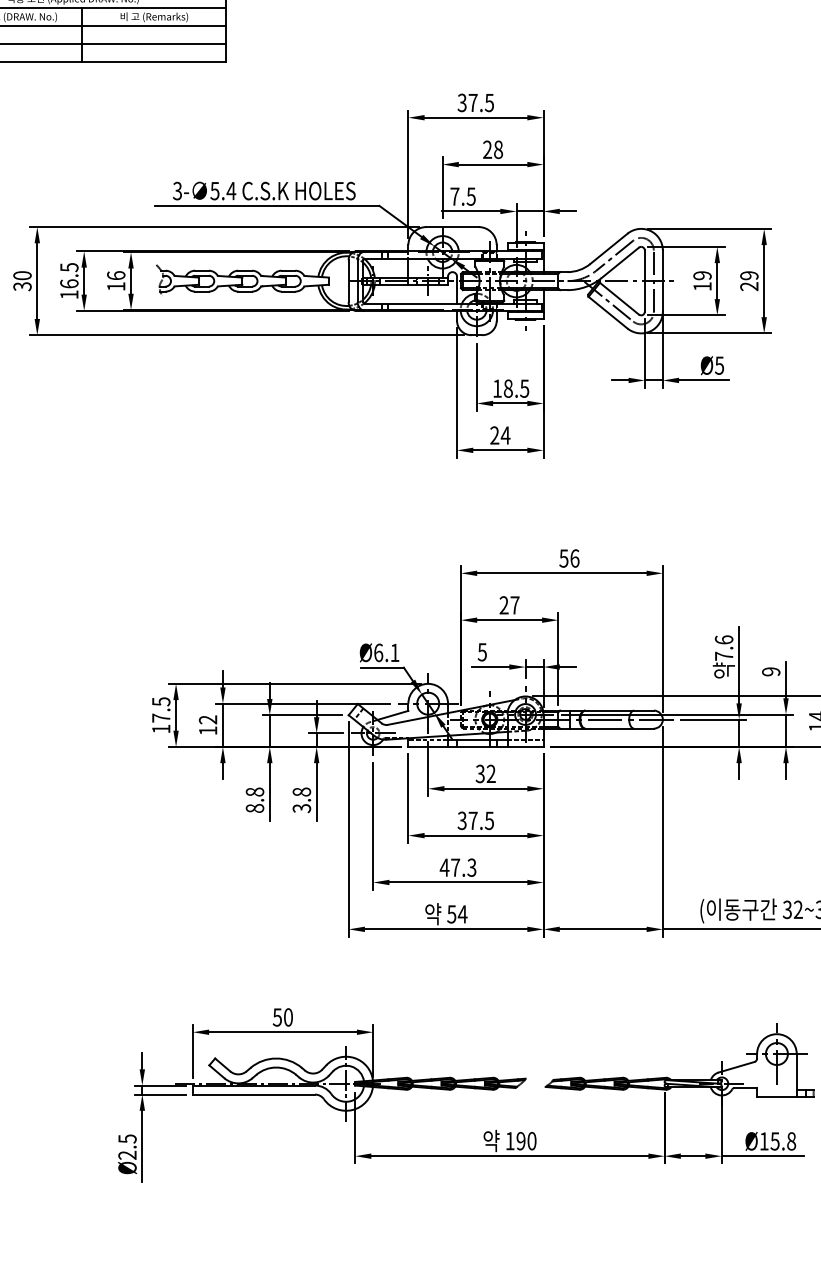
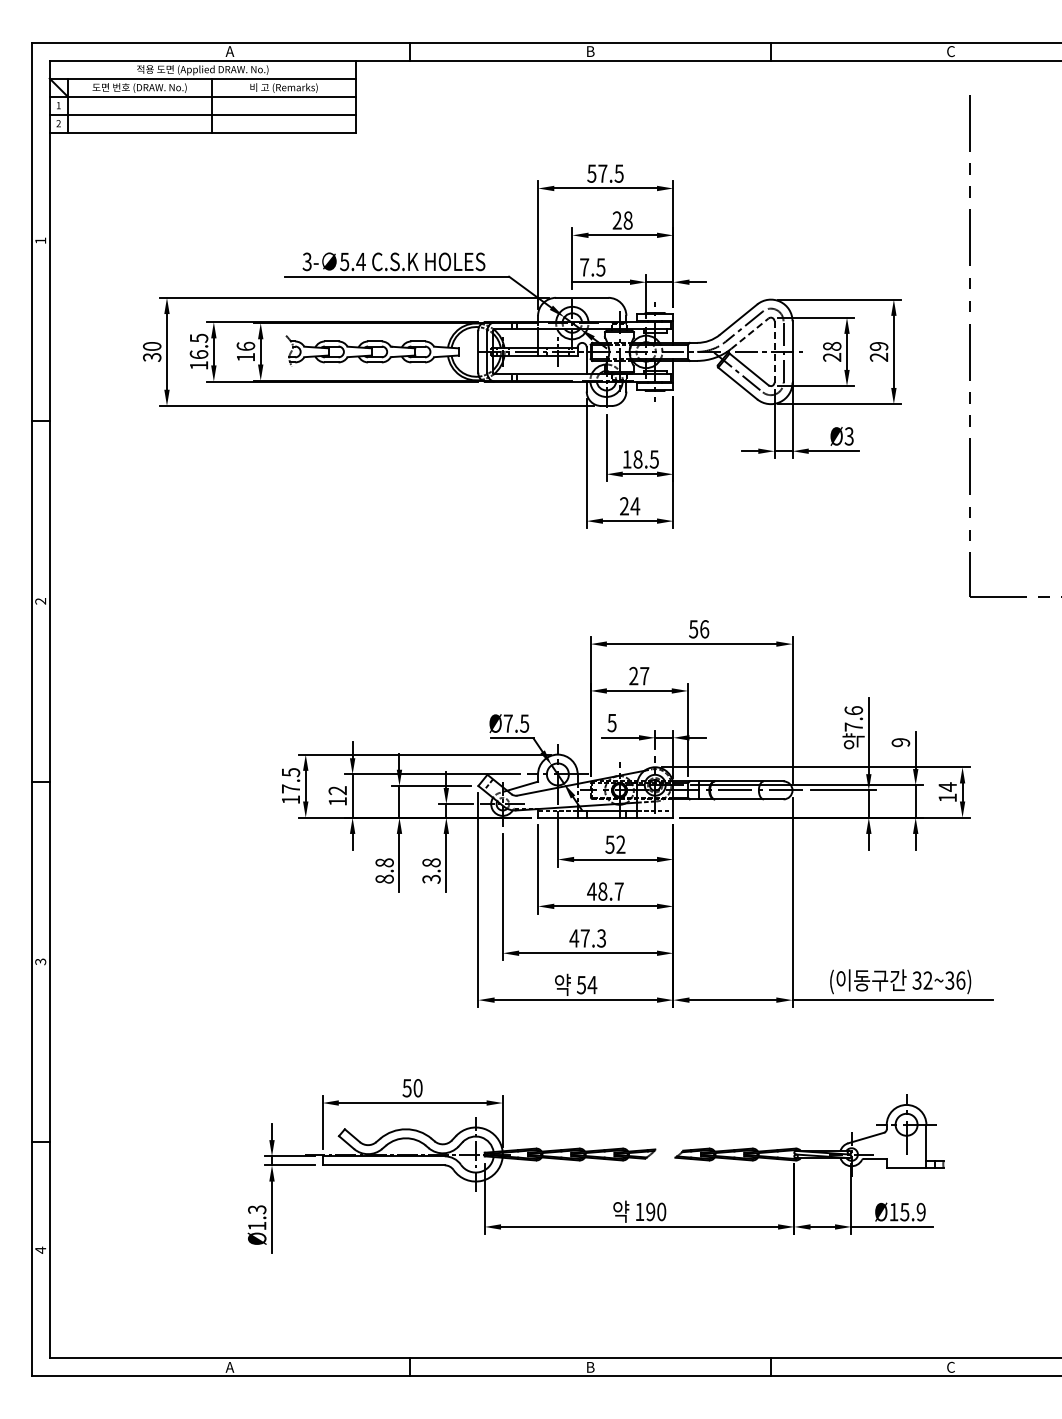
text: (461, 102) -> (591, 173), 37.5 -> 57.5
line: (620, 262) -> (750, 333), solid -> dashed
line: (644, 280) -> (774, 351), solid -> dashed
text: (702, 280) -> (832, 351), 19 -> 28
text: (719, 364) -> (849, 435), Ø5 -> Ø3
text: (386, 652) -> (516, 723), Ø6.1 -> Ø7.5
text: (480, 773) -> (610, 844), 32 -> 52
text: (475, 820) -> (605, 891), 37.5 -> 48.7
text: (790, 1141) -> (920, 1212), Ø15.8 -> Ø15.9
text: (127, 1146) -> (257, 1217), Ø2.5 -> Ø1.3

